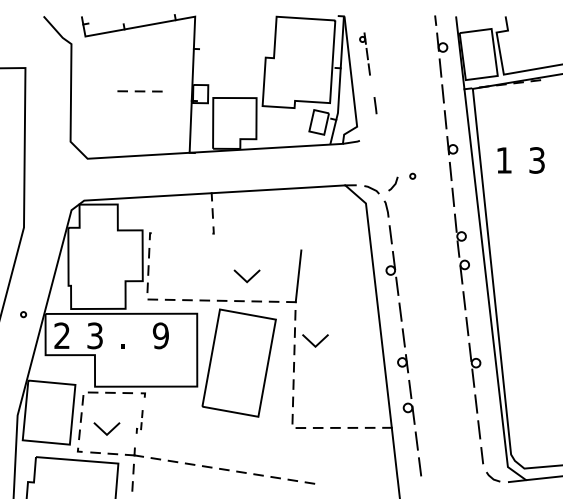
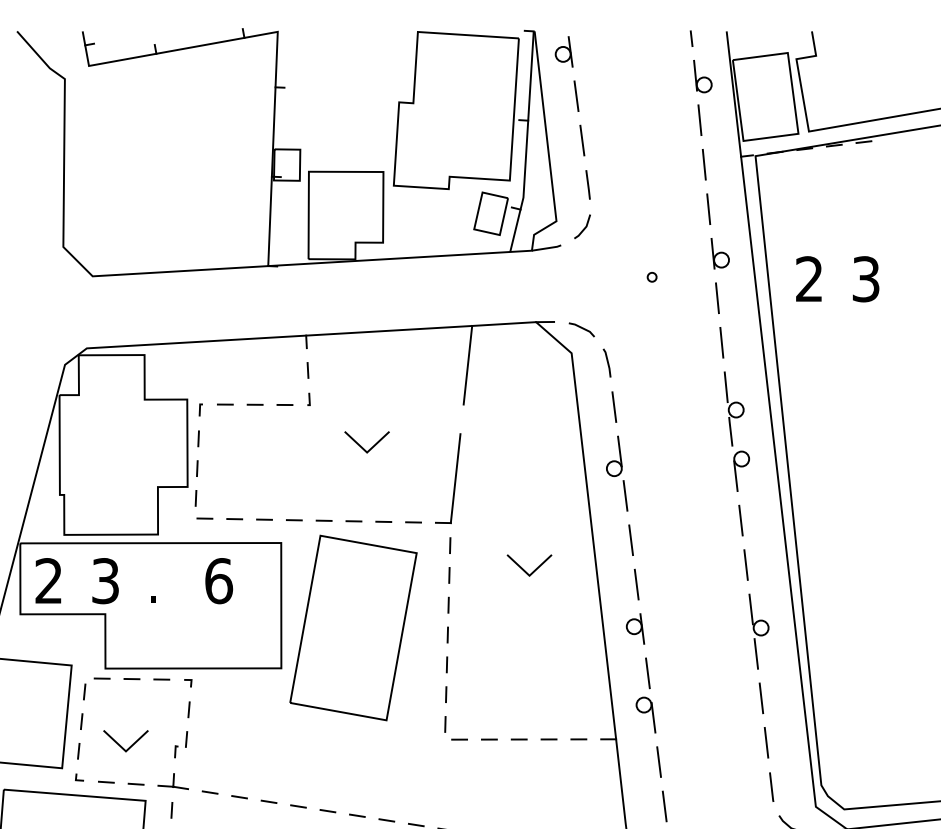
part: (364, 53) -> (569, 95), size x1.67
line: (139, 91) -> (254, 404), moved
text: (503, 160) -> (808, 279), 1 -> 2
circle: (412, 175) -> (651, 275), moved
line: (394, 183) -> (584, 225), moved
line: (305, 210) -> (467, 365), added
line: (244, 278) -> (362, 446), moved
text: (160, 335) -> (218, 580), 9 -> 6
line: (312, 342) -> (524, 568), moved
part: (139, 421) -> (181, 728), size x1.43

